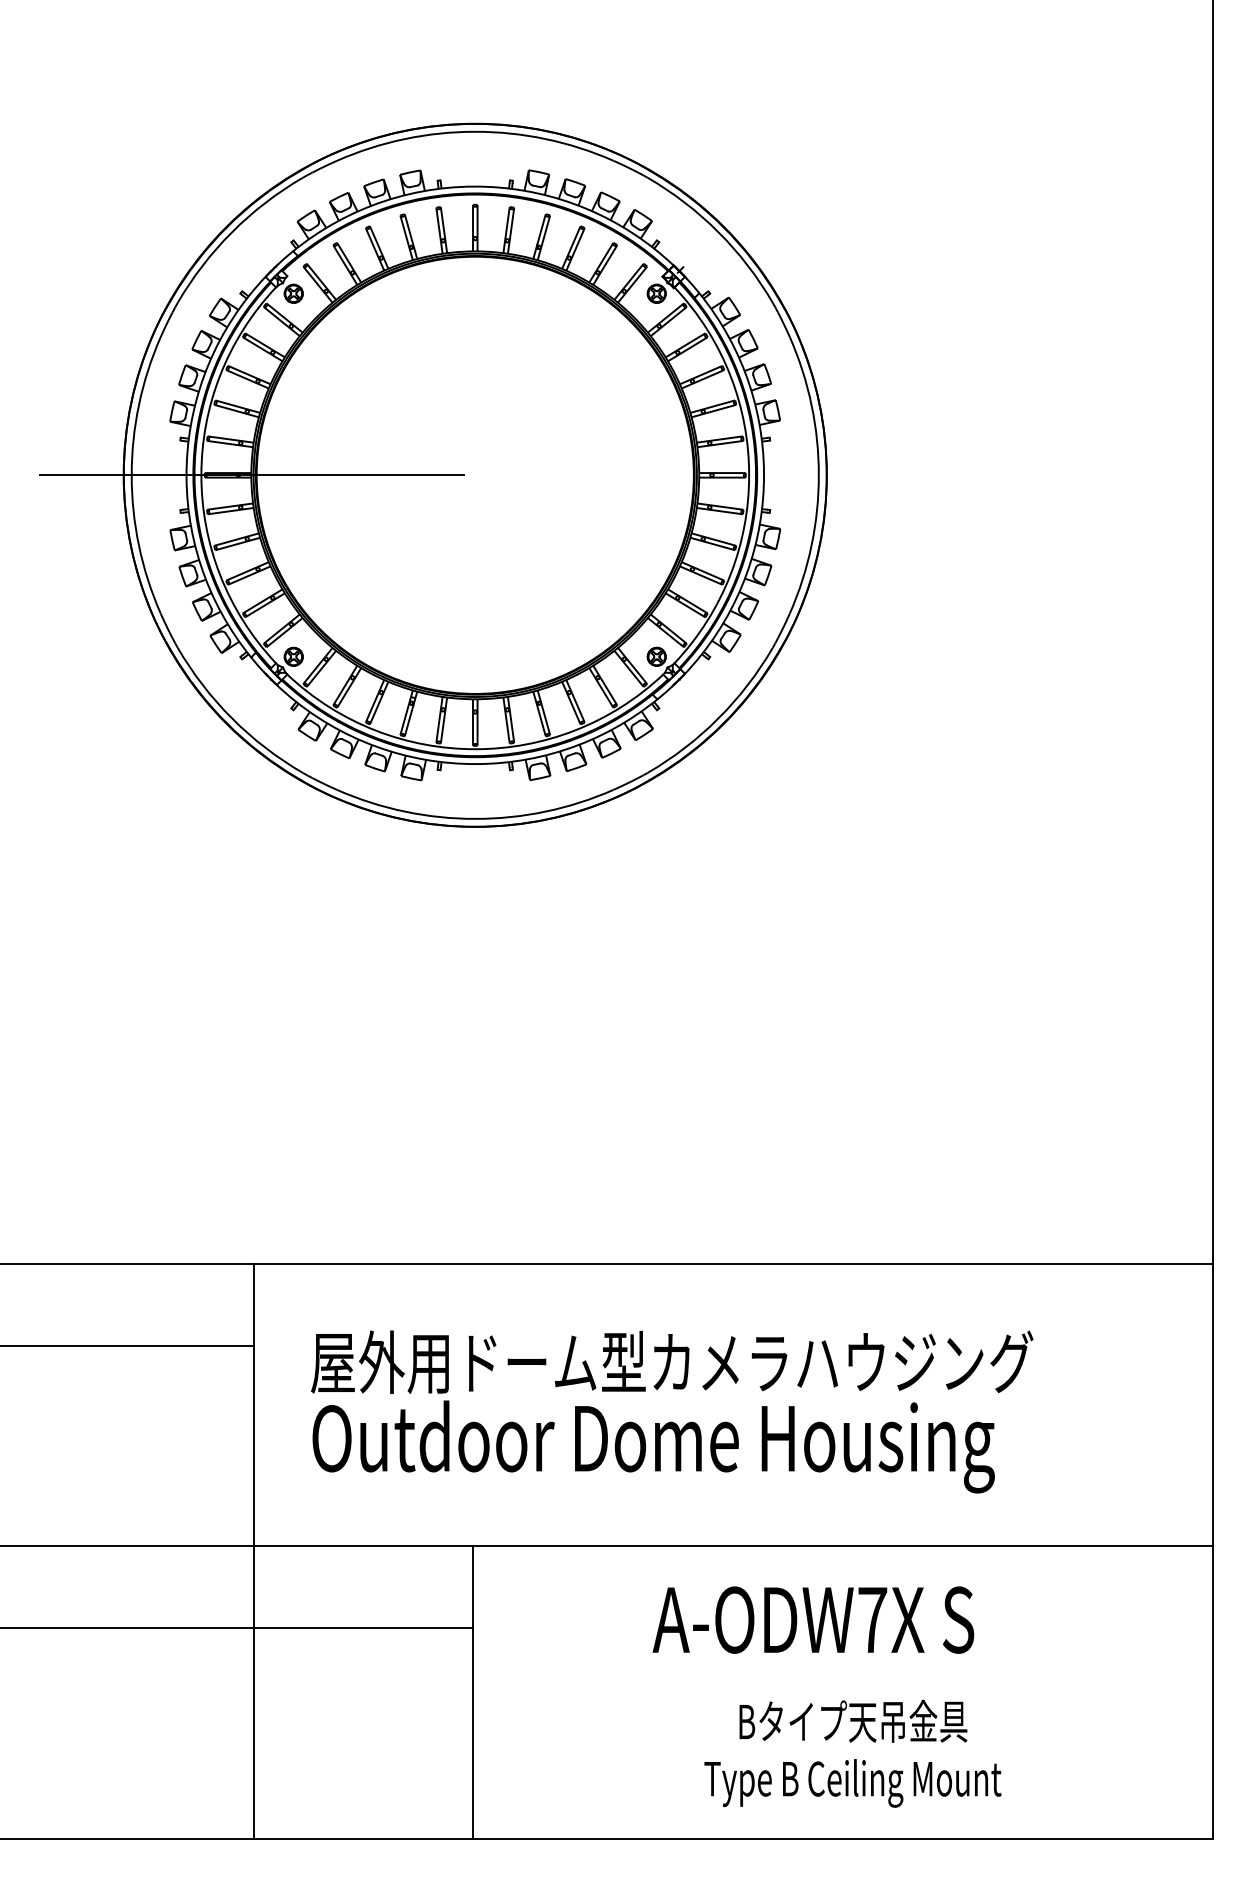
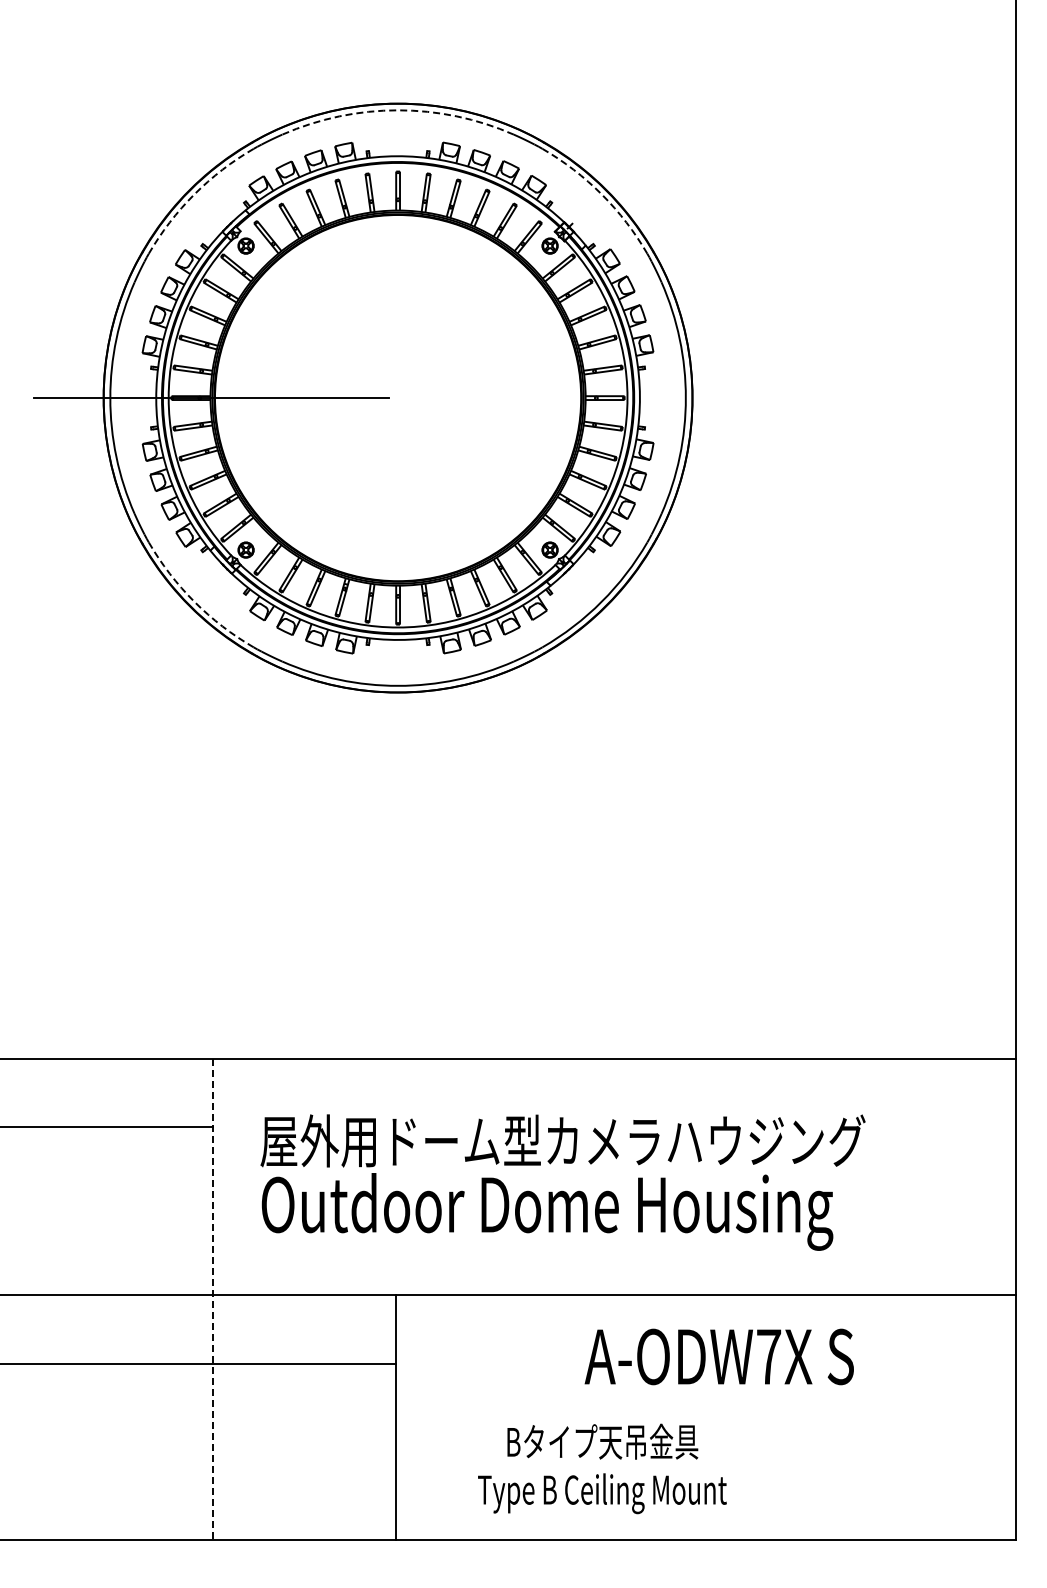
arc: (475, 131) -> (398, 110), solid -> dashed
arc: (232, 232) -> (194, 194), solid -> dashed
arc: (718, 232) -> (601, 194), solid -> dashed
arc: (232, 718) -> (194, 601), solid -> dashed
line: (253, 1551) -> (212, 1299), solid -> dashed
text: (812, 1619) -> (718, 1356), moved
text: (853, 1753) -> (602, 1468), moved

